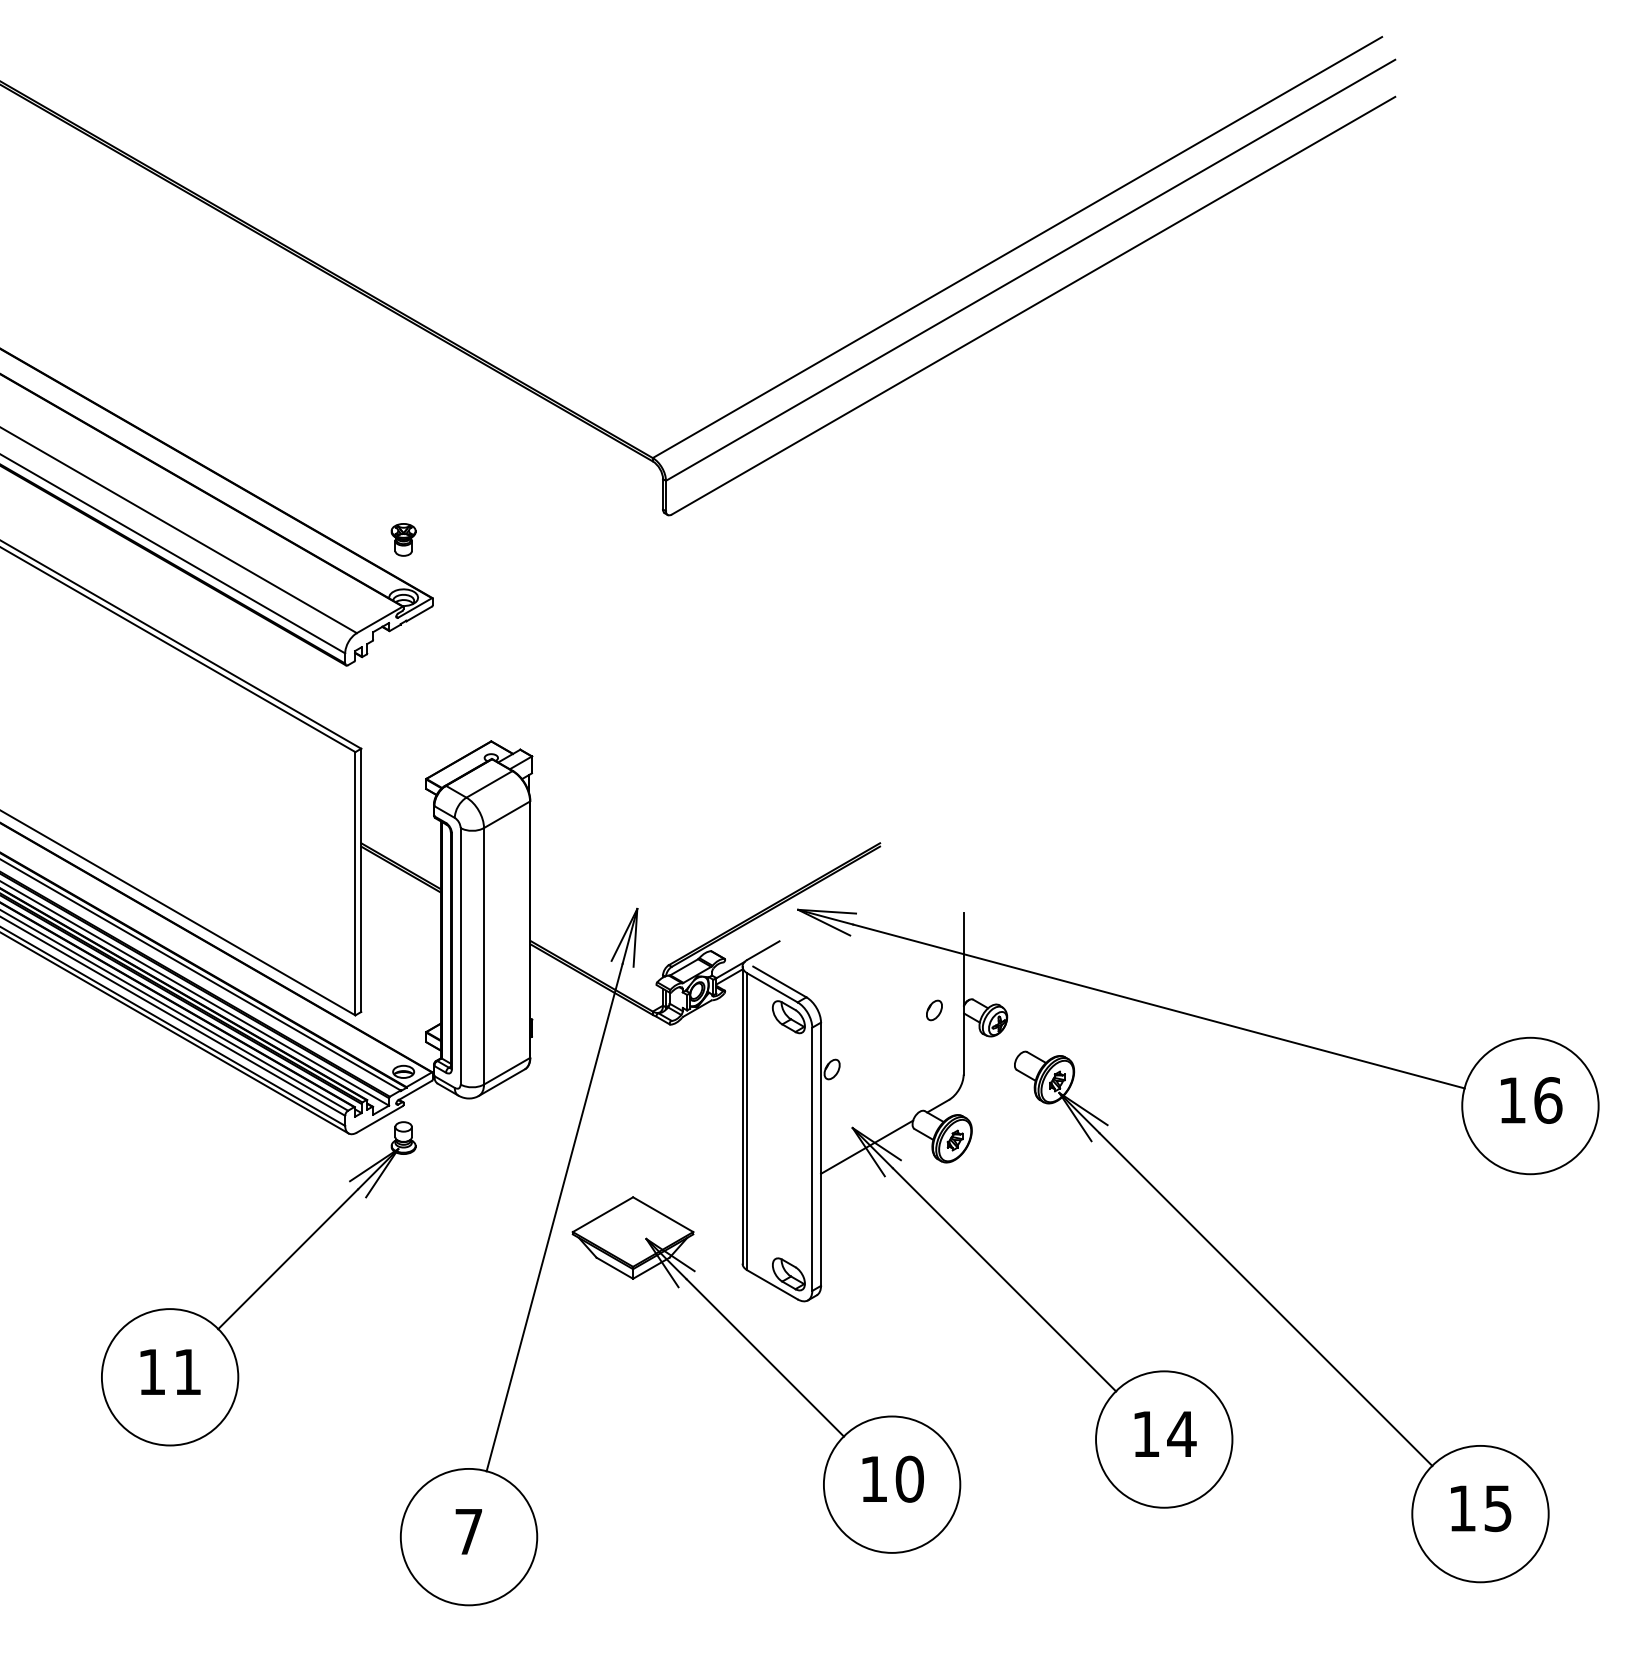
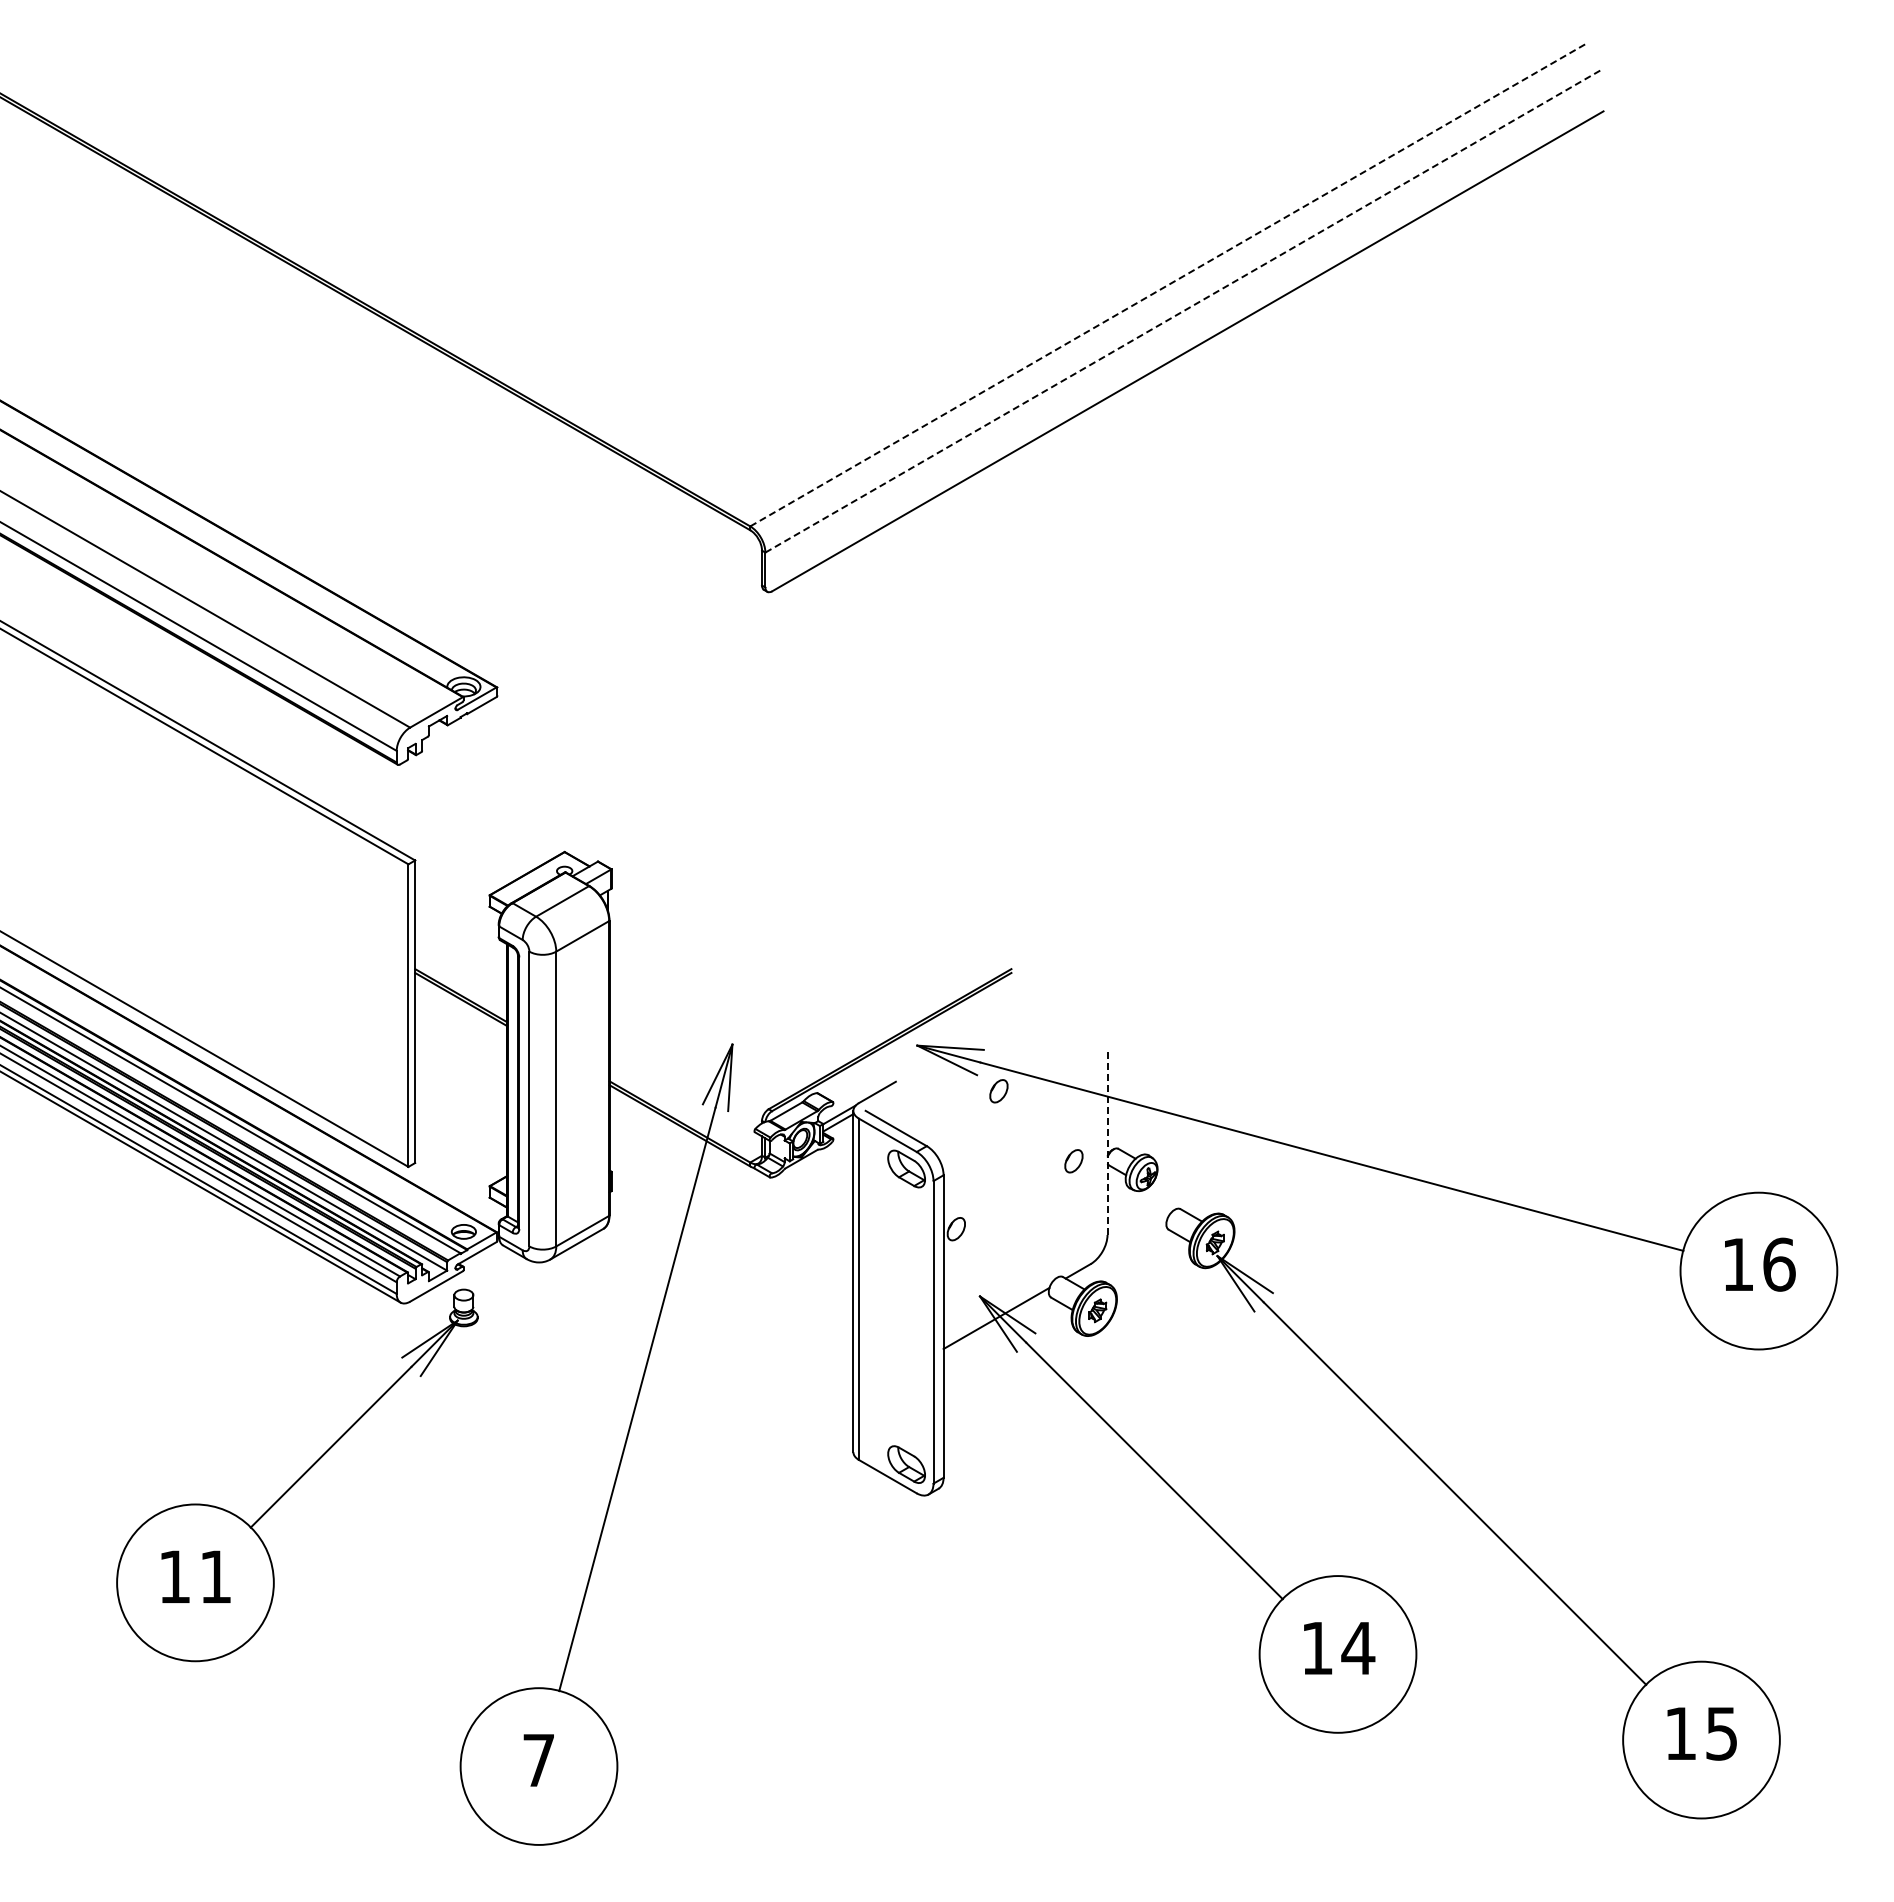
line: (1017, 247) -> (1169, 284), solid -> dashed
line: (1030, 270) -> (1184, 310), solid -> dashed
part: (403, 539) -> (463, 620), removed
part: (868, 949) -> (998, 1091), added
line: (963, 993) -> (1107, 1141), solid -> dashed
part: (773, 1366) -> (888, 1570), removed

